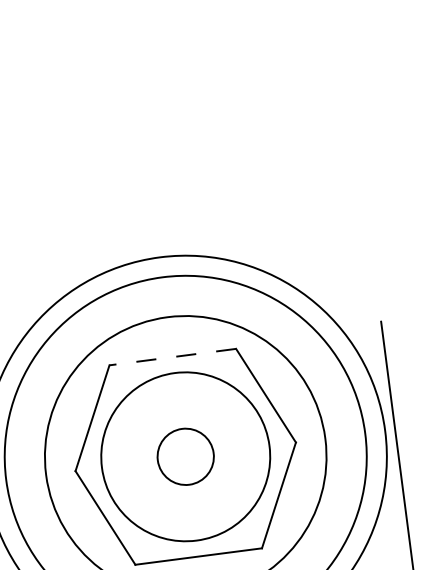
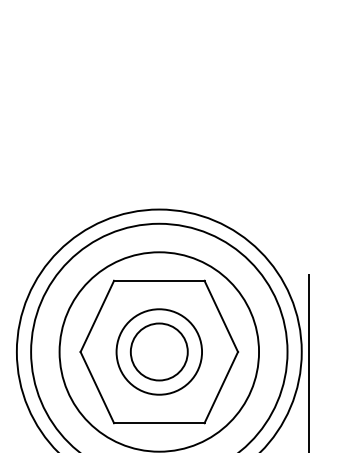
line: (171, 356) -> (158, 280), dashed -> solid
circle: (184, 456) -> (158, 351), size x1.43
circle: (185, 456) -> (159, 351), size x0.71

